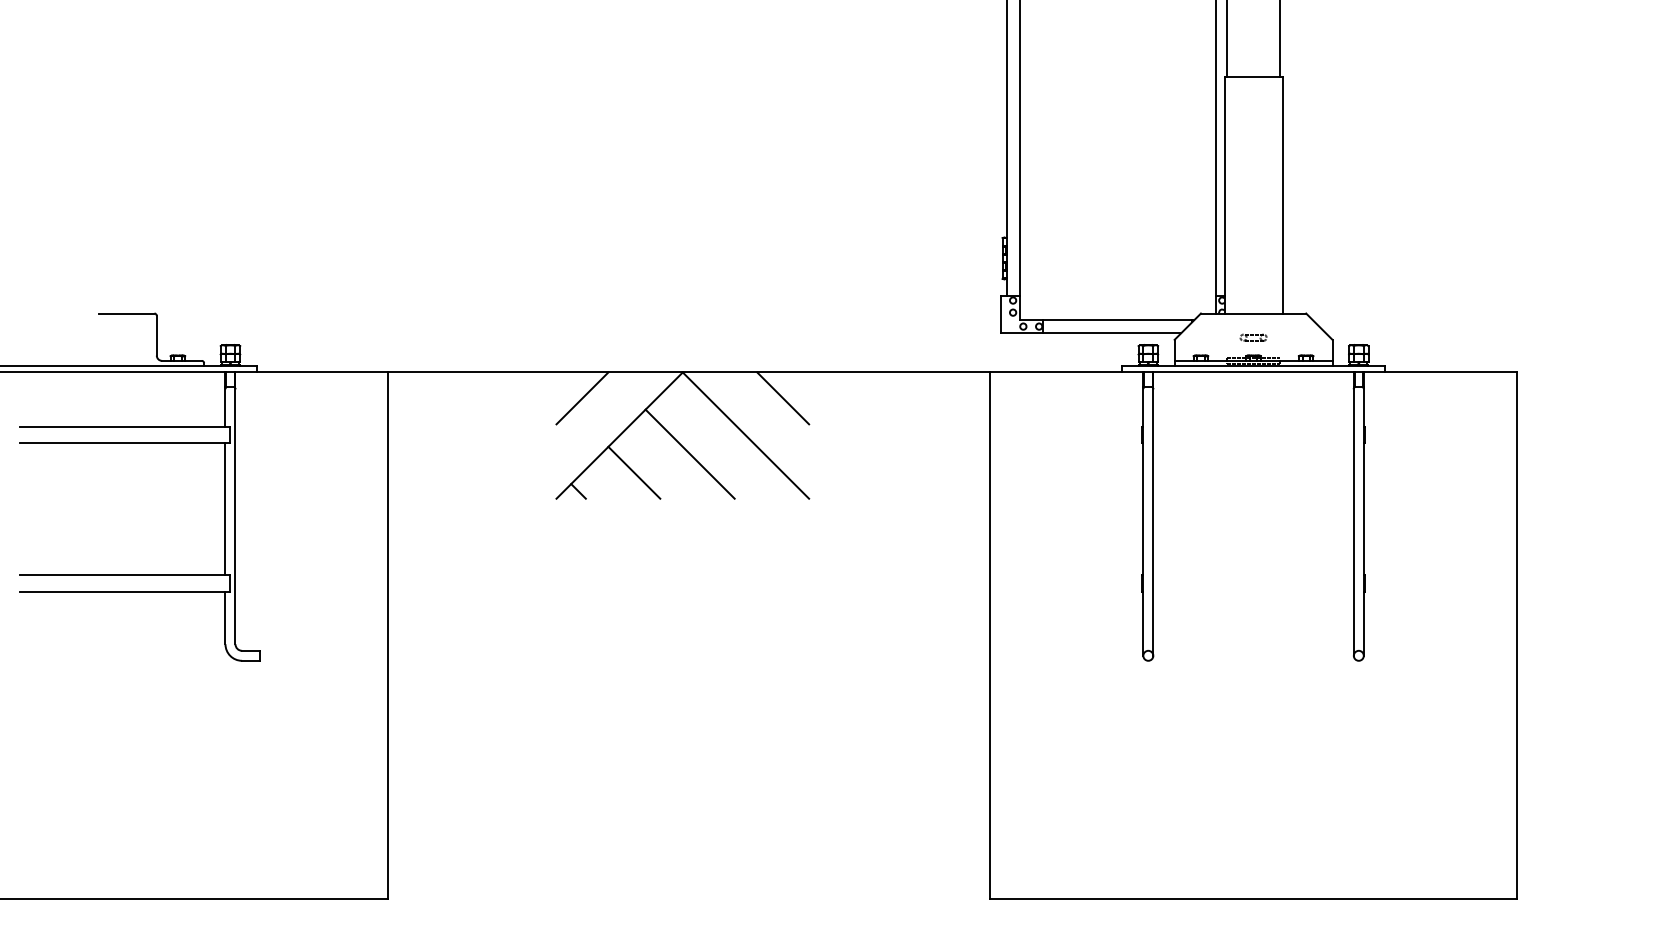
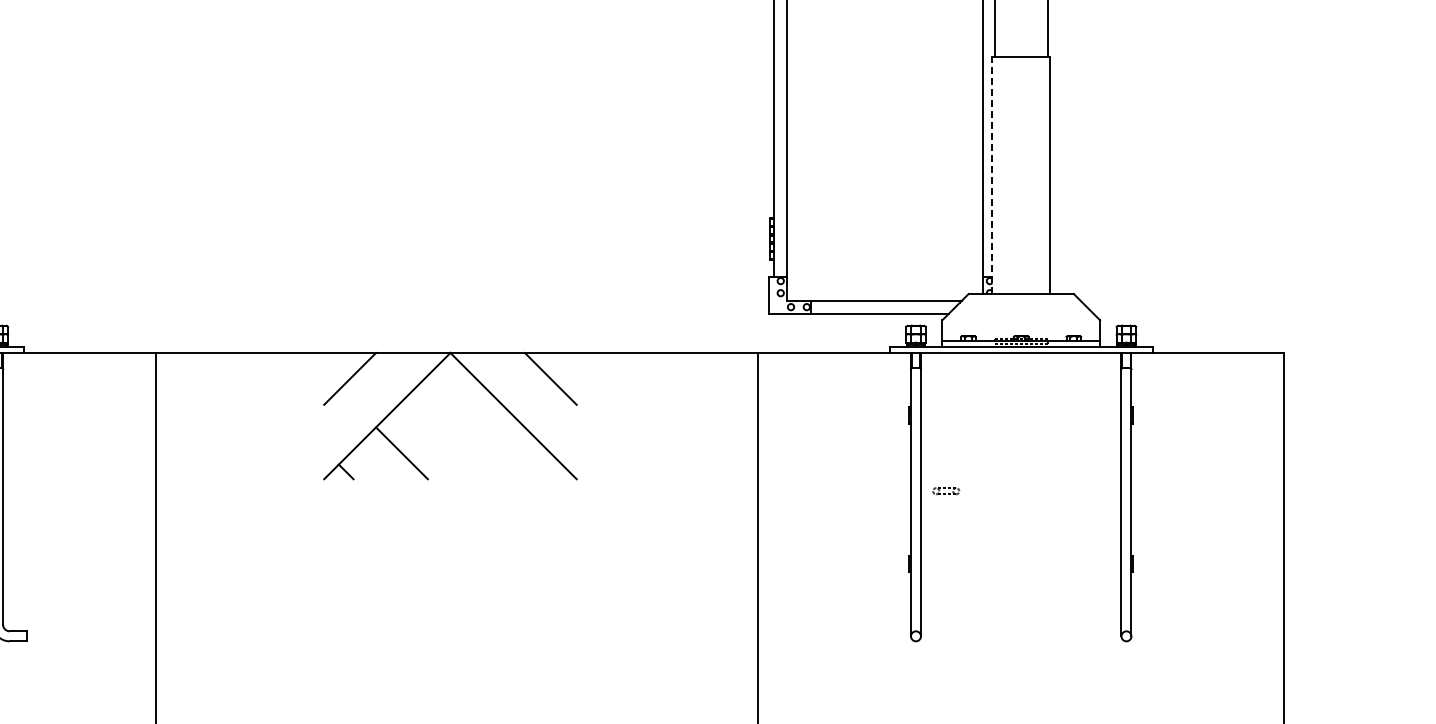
line: (1224, 194) -> (992, 175), solid -> dashed
part: (1253, 337) -> (946, 491), moved
line: (689, 453) -> (457, 434), removed

